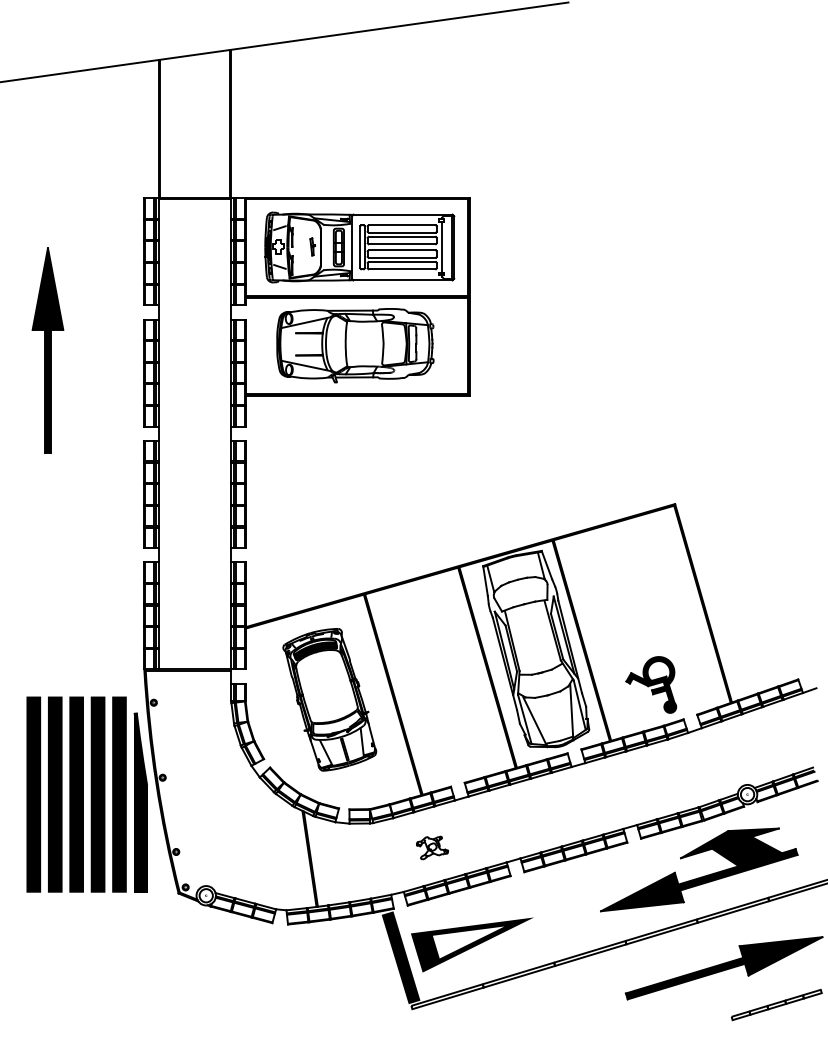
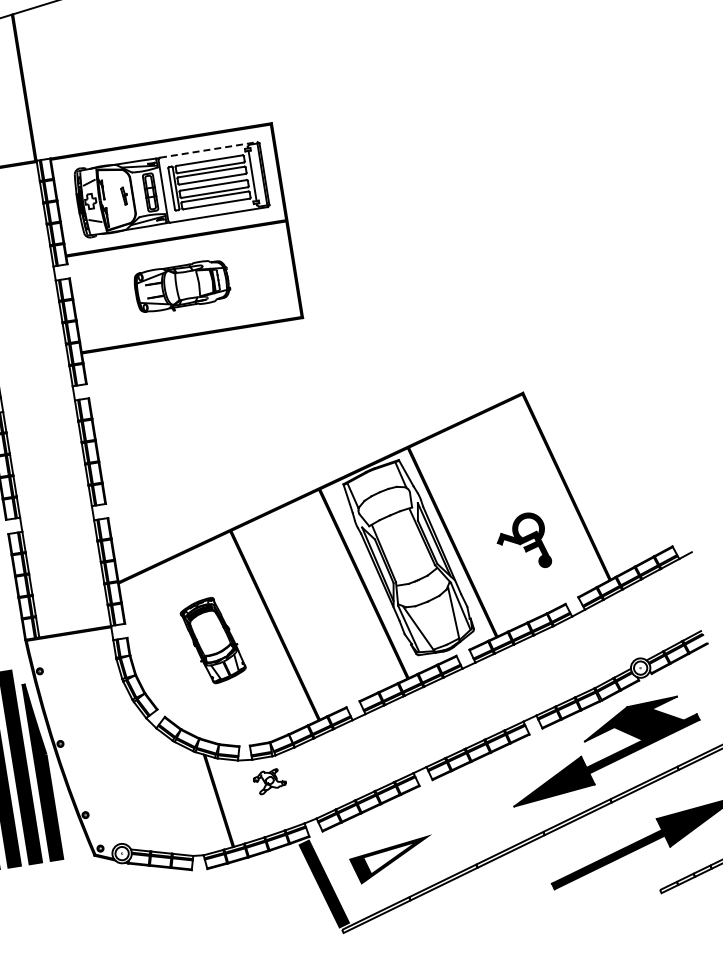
line: (403, 214) -> (209, 149), solid -> dashed
part: (355, 345) -> (182, 286), size x0.6
part: (651, 684) -> (523, 541), moved
part: (329, 699) -> (212, 640), size x0.6
part: (432, 847) -> (269, 781), moved
part: (472, 944) -> (392, 859), size x0.7

